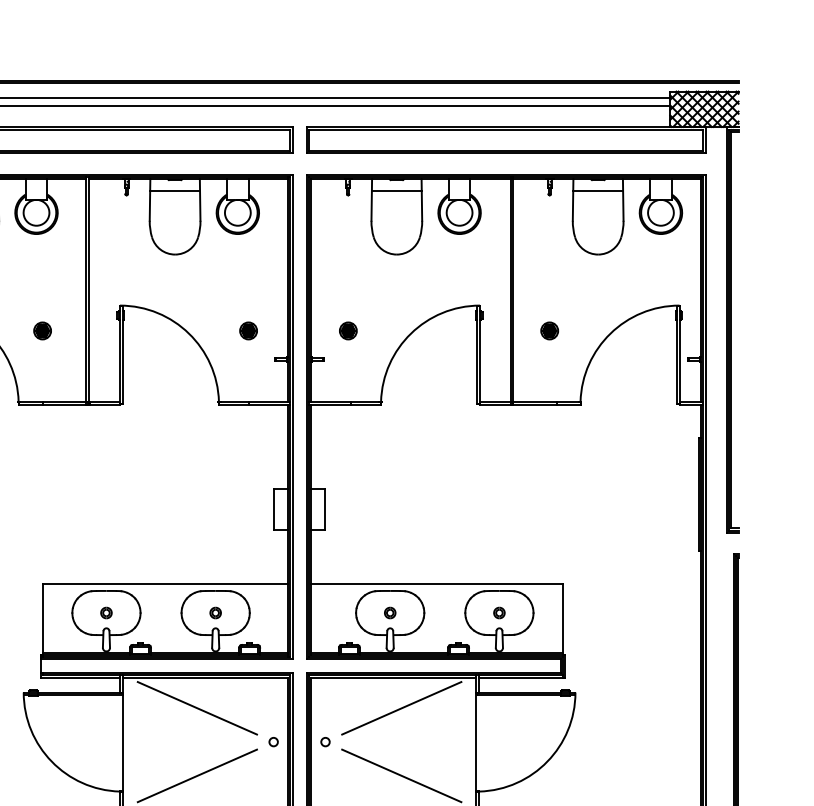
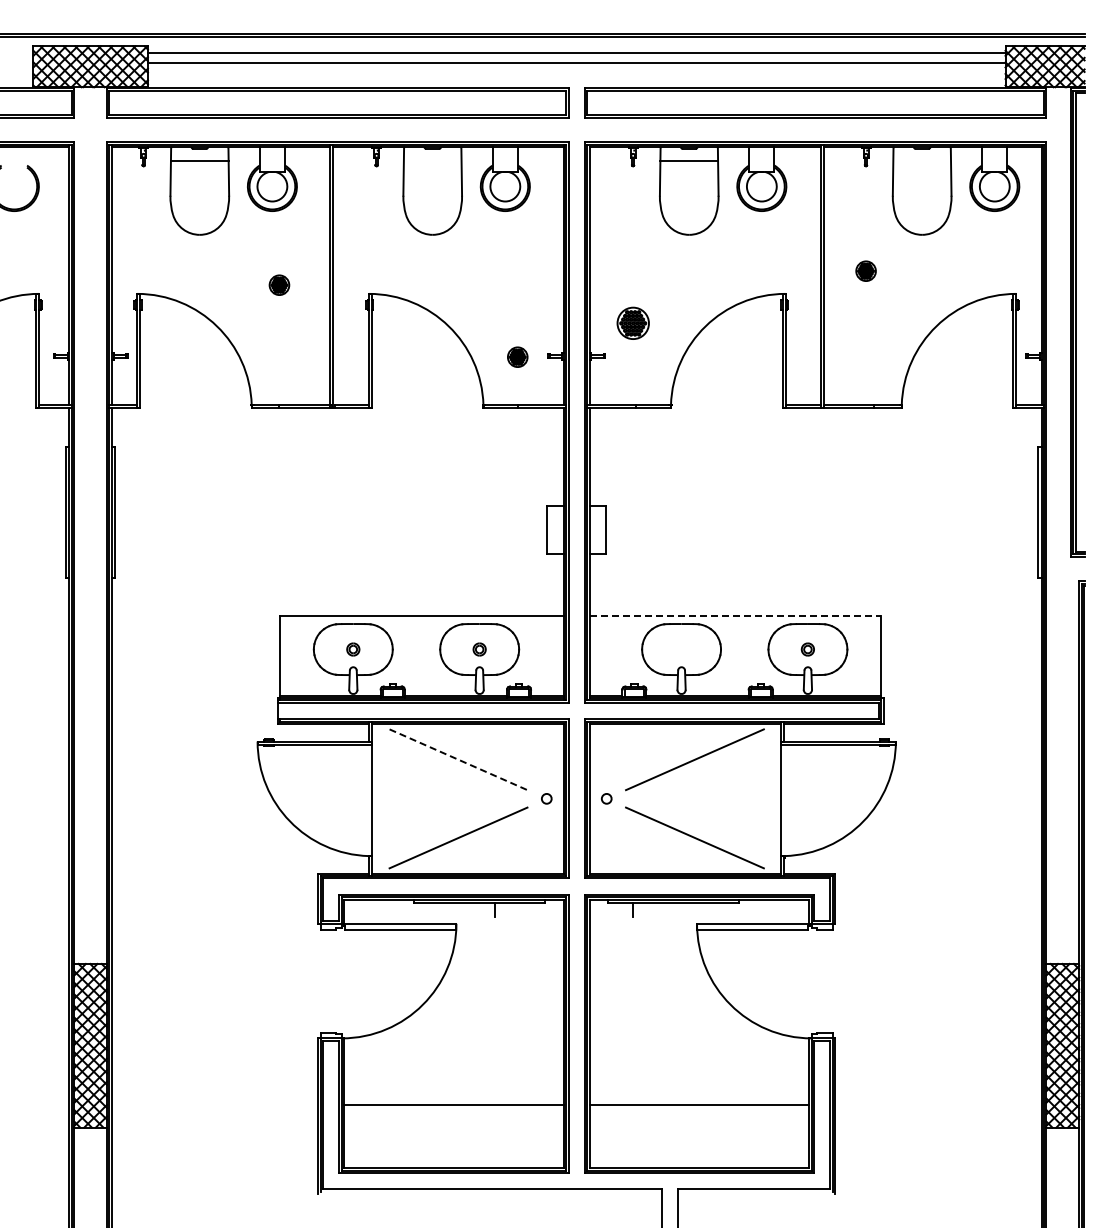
line: (174, 190) -> (432, 160), removed
line: (598, 190) -> (922, 160), removed
part: (42, 330) -> (279, 284), moved
part: (248, 330) -> (517, 356), moved
part: (347, 330) -> (632, 322), size x1.6
part: (549, 330) -> (865, 270), moved
line: (436, 584) -> (735, 616), solid -> dashed
part: (390, 612) -> (681, 649), removed
line: (197, 708) -> (458, 759), solid -> dashed

